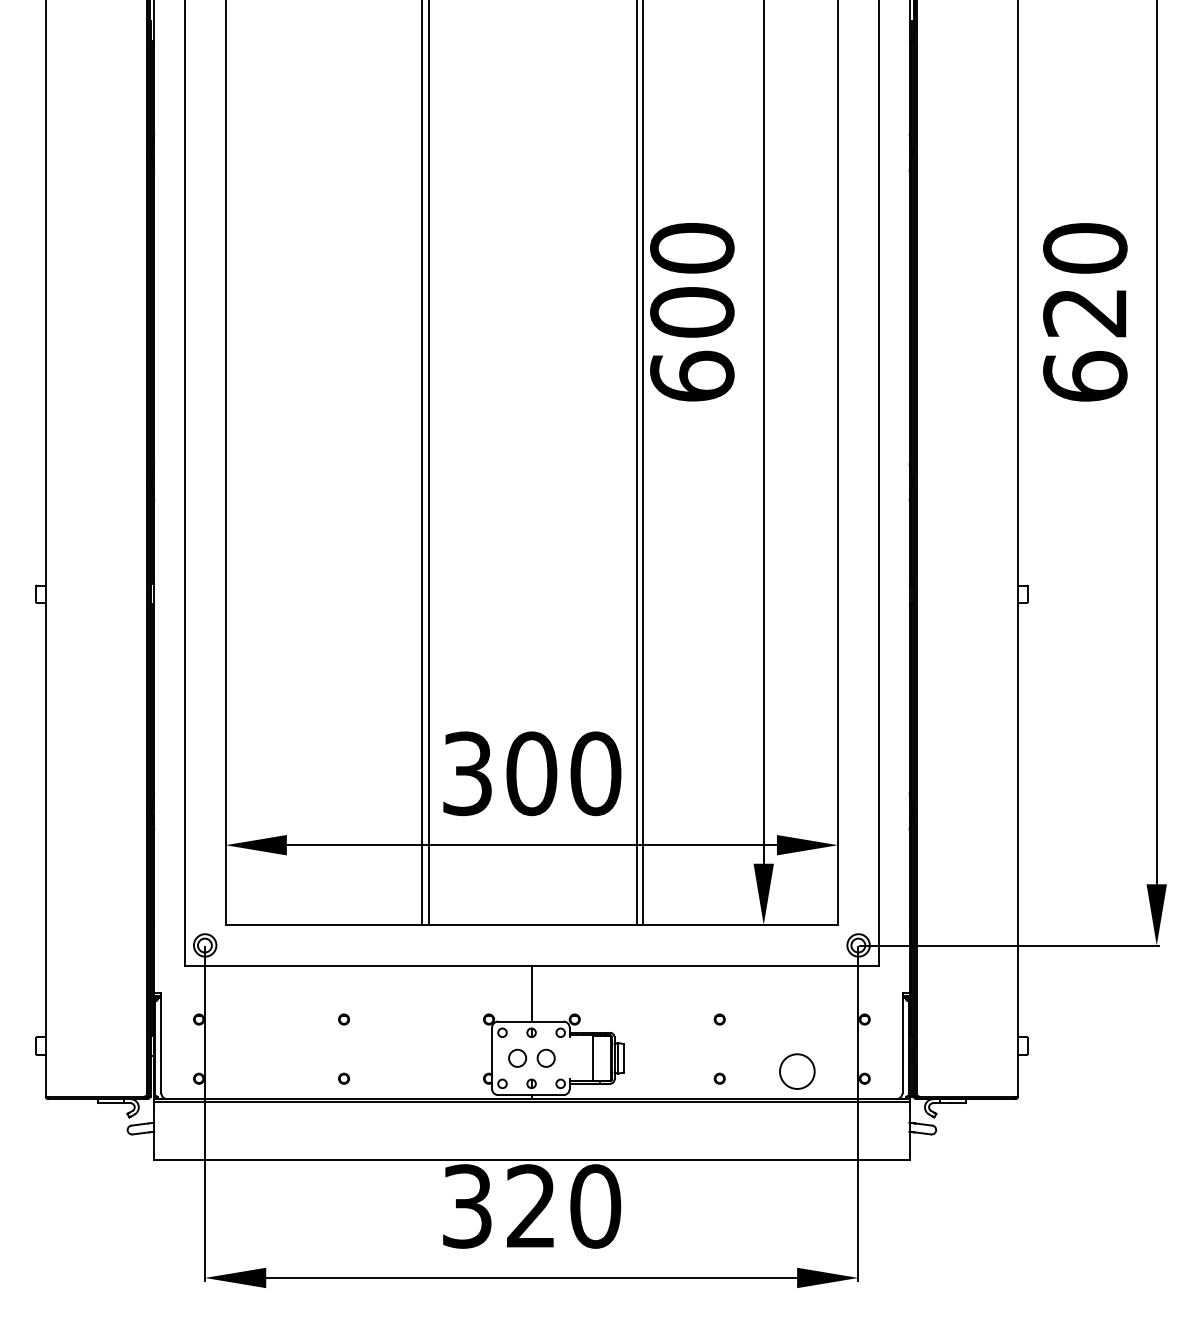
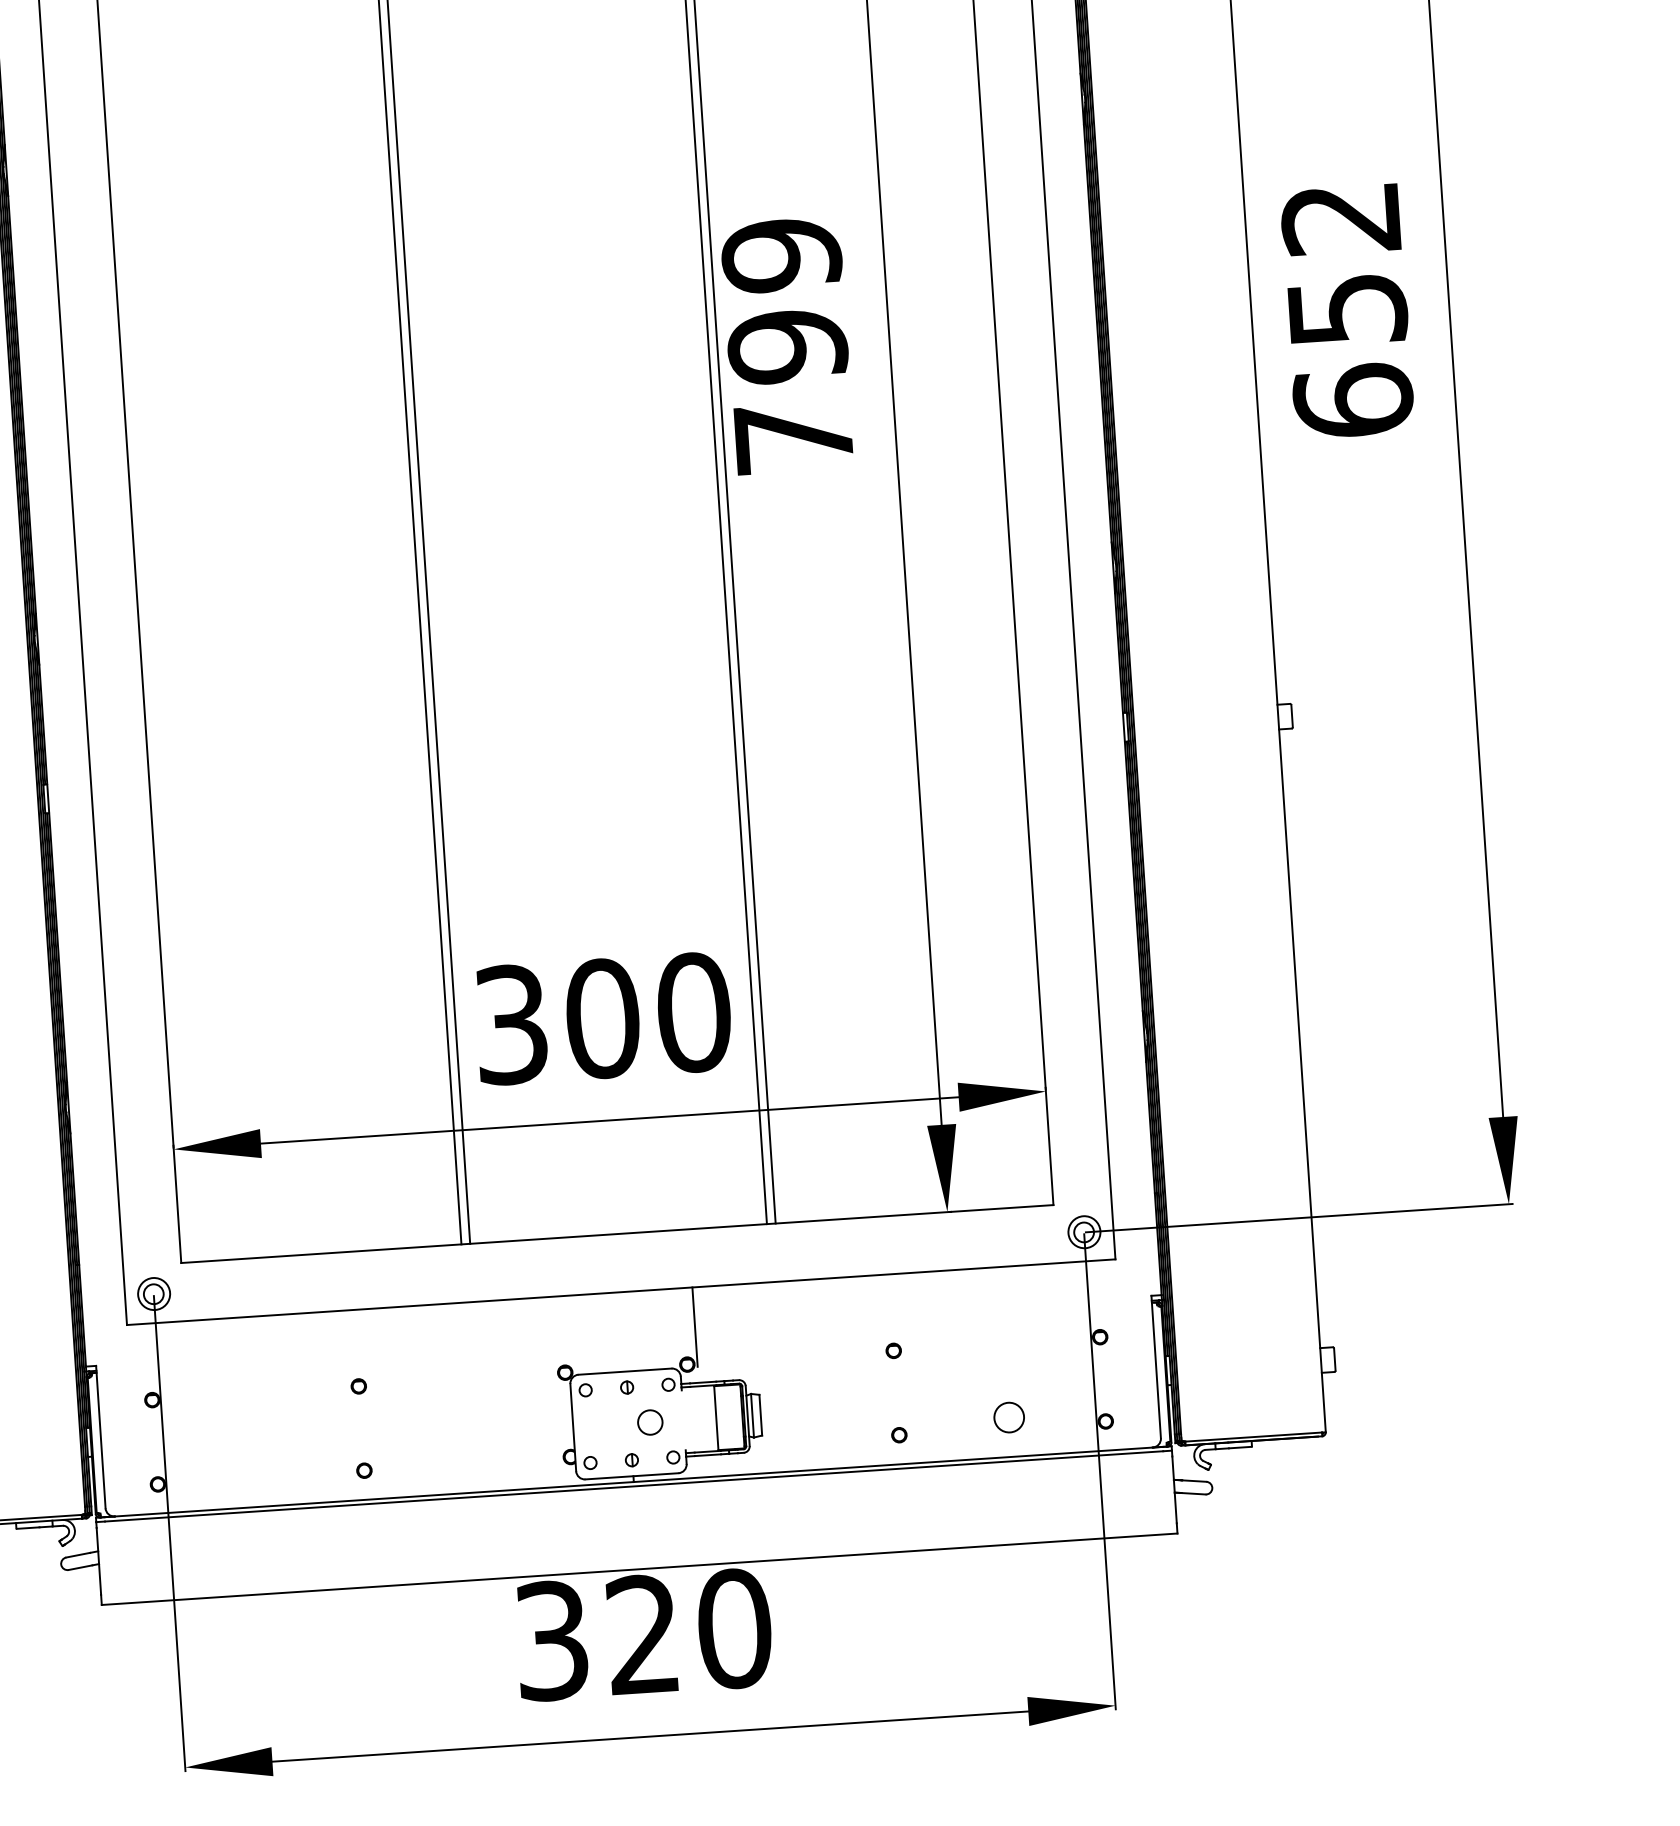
text: (1085, 280) -> (1344, 264), 620 -> 652
text: (692, 312) -> (788, 346), 600 -> 799
line: (531, 993) -> (694, 1326), moved
circle: (517, 1057) -> (609, 1424), removed
circle: (797, 1071) -> (1009, 1417), size x0.6

